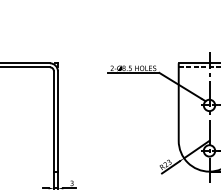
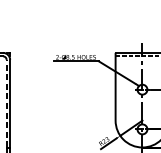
line: (53, 120) -> (6, 102), solid -> dashed

